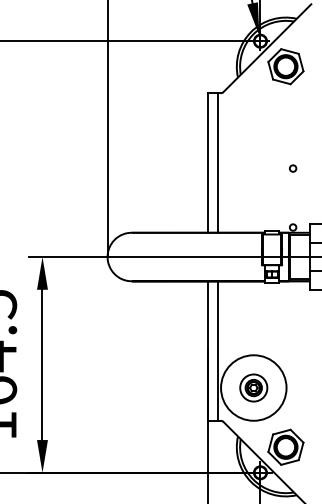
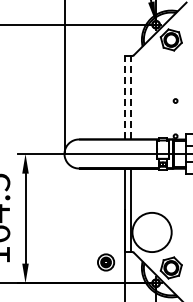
line: (207, 162) -> (124, 97), solid -> dashed
line: (217, 162) -> (130, 97), solid -> dashed
part: (254, 388) -> (106, 262), moved

